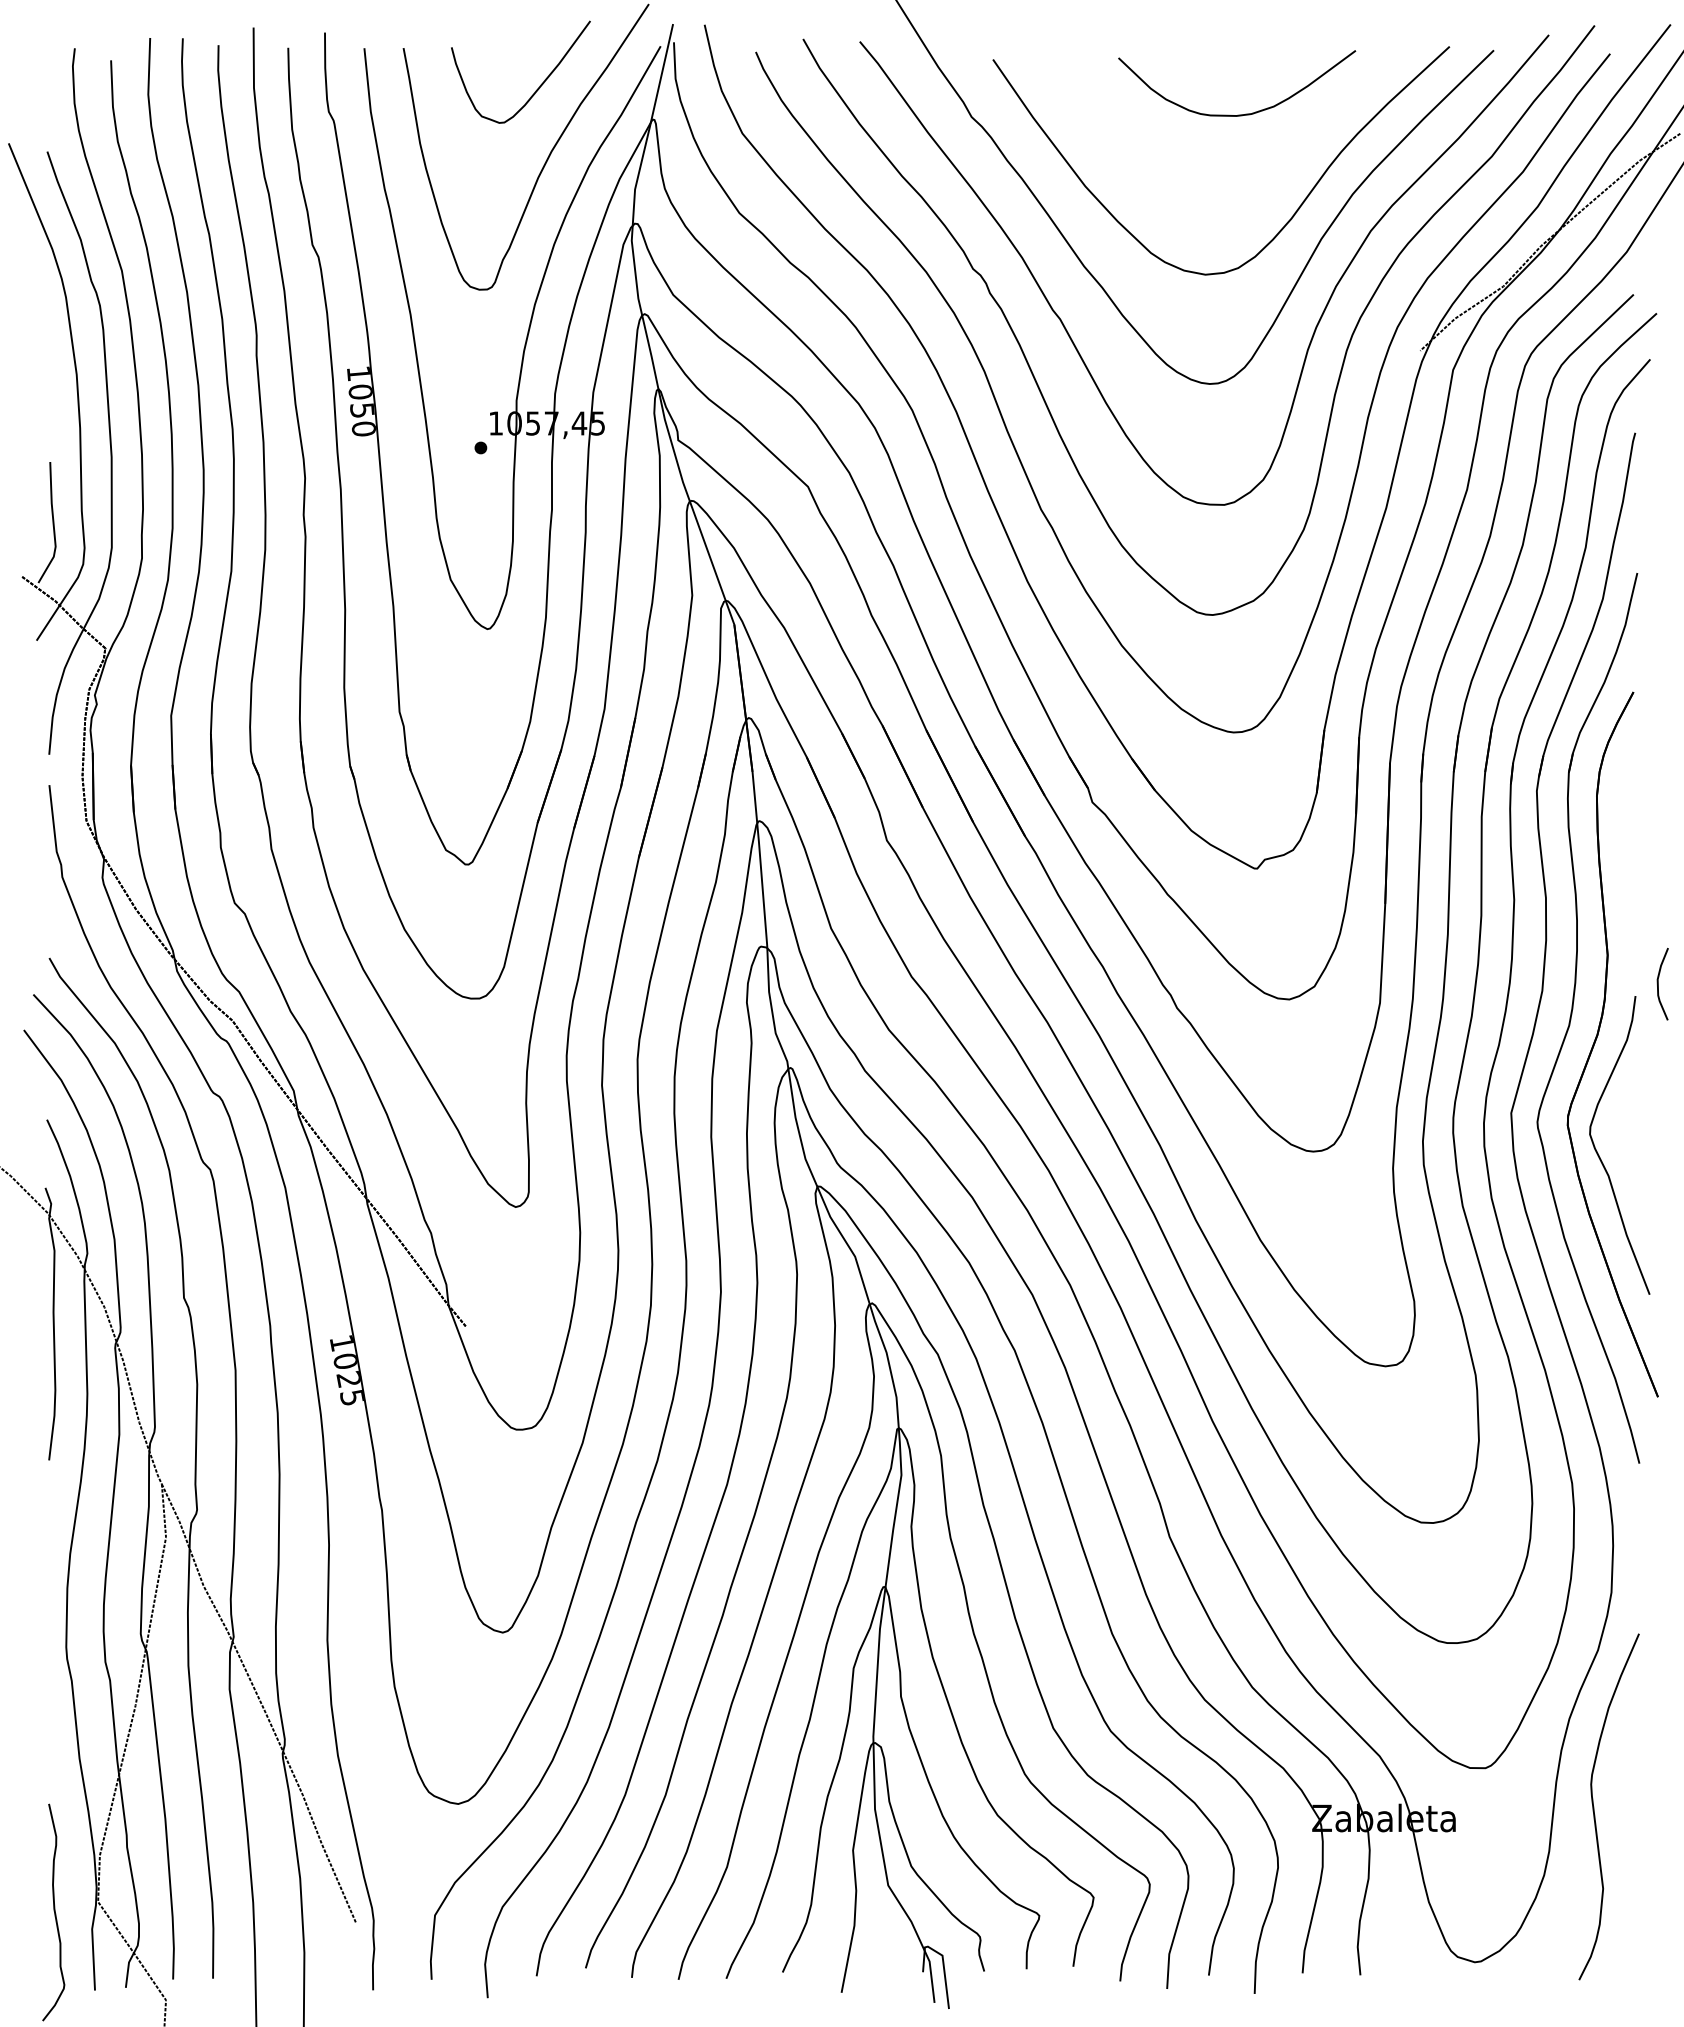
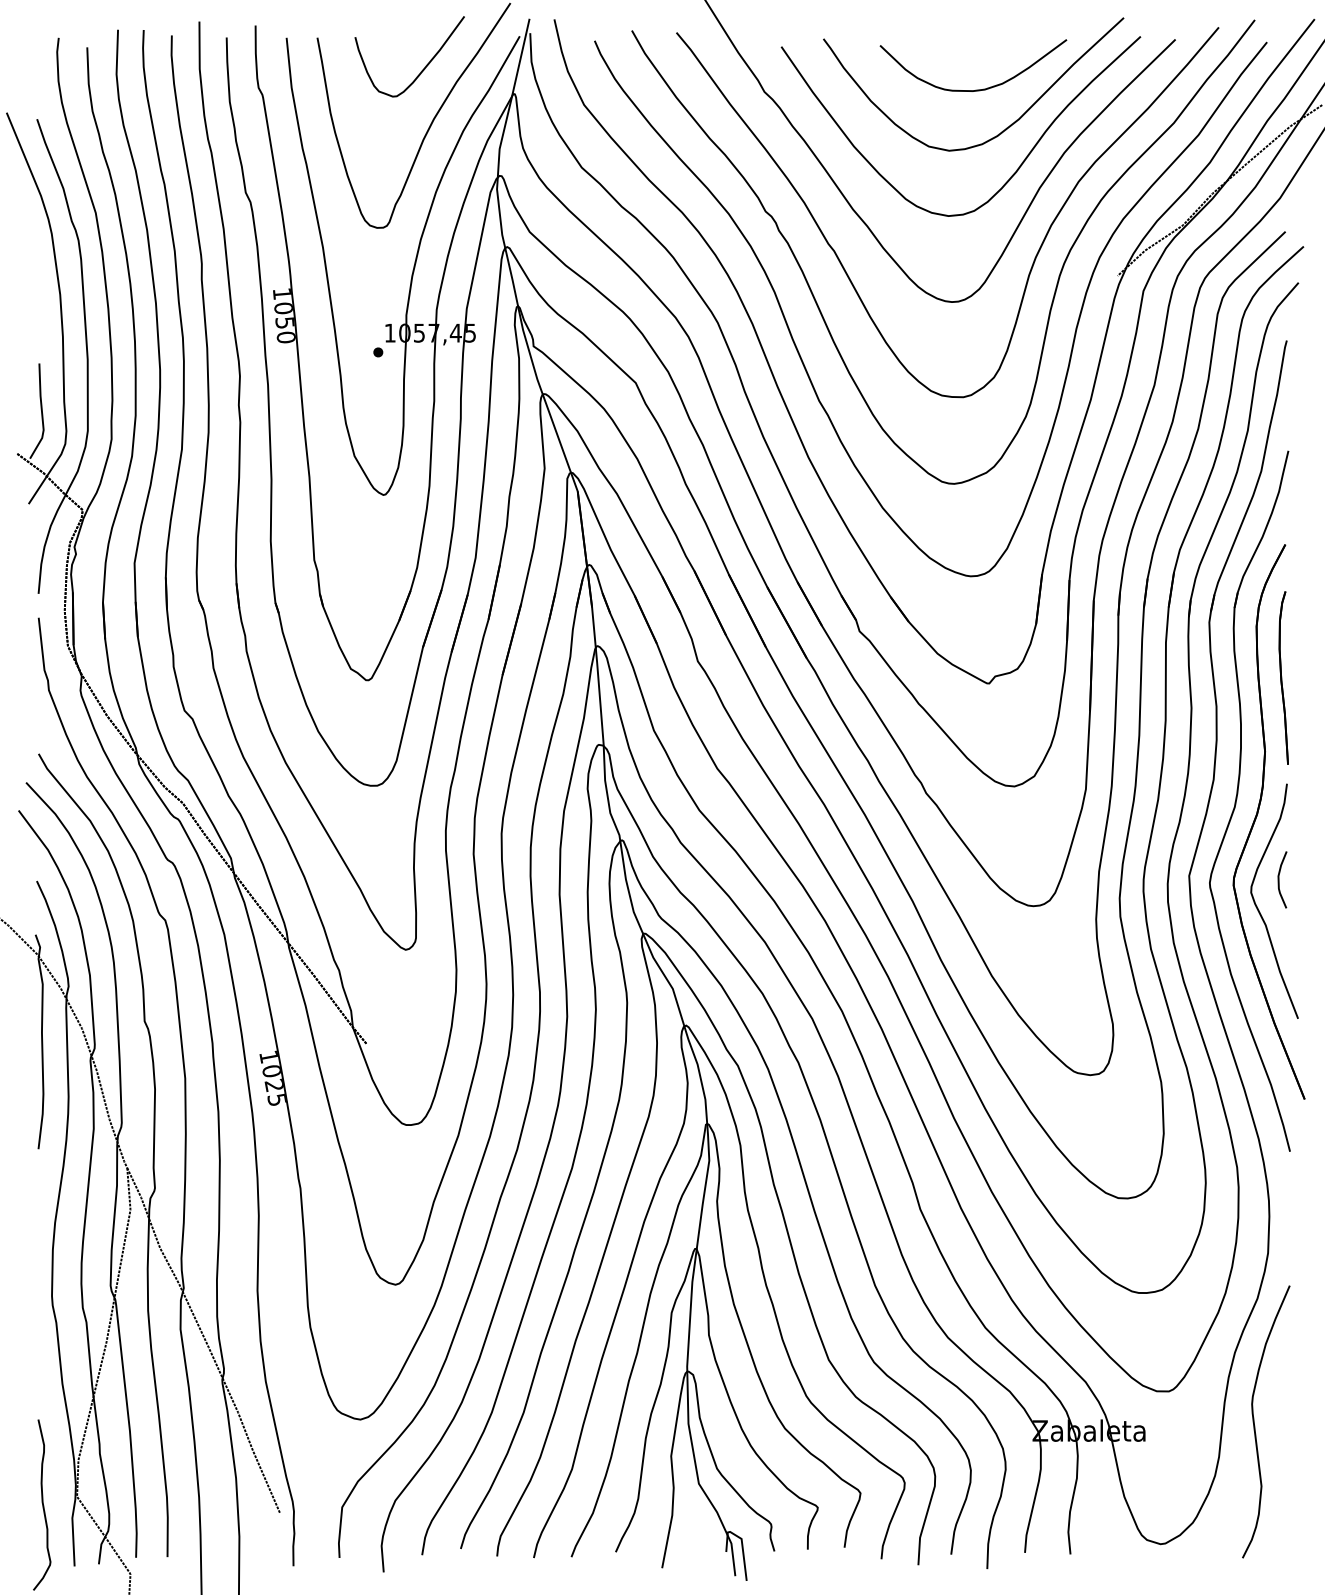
curve: (1280, 161) -> (1007, 126), added
part: (1631, 861) -> (1283, 677), added
curve: (1658, 984) -> (1279, 880), moved

